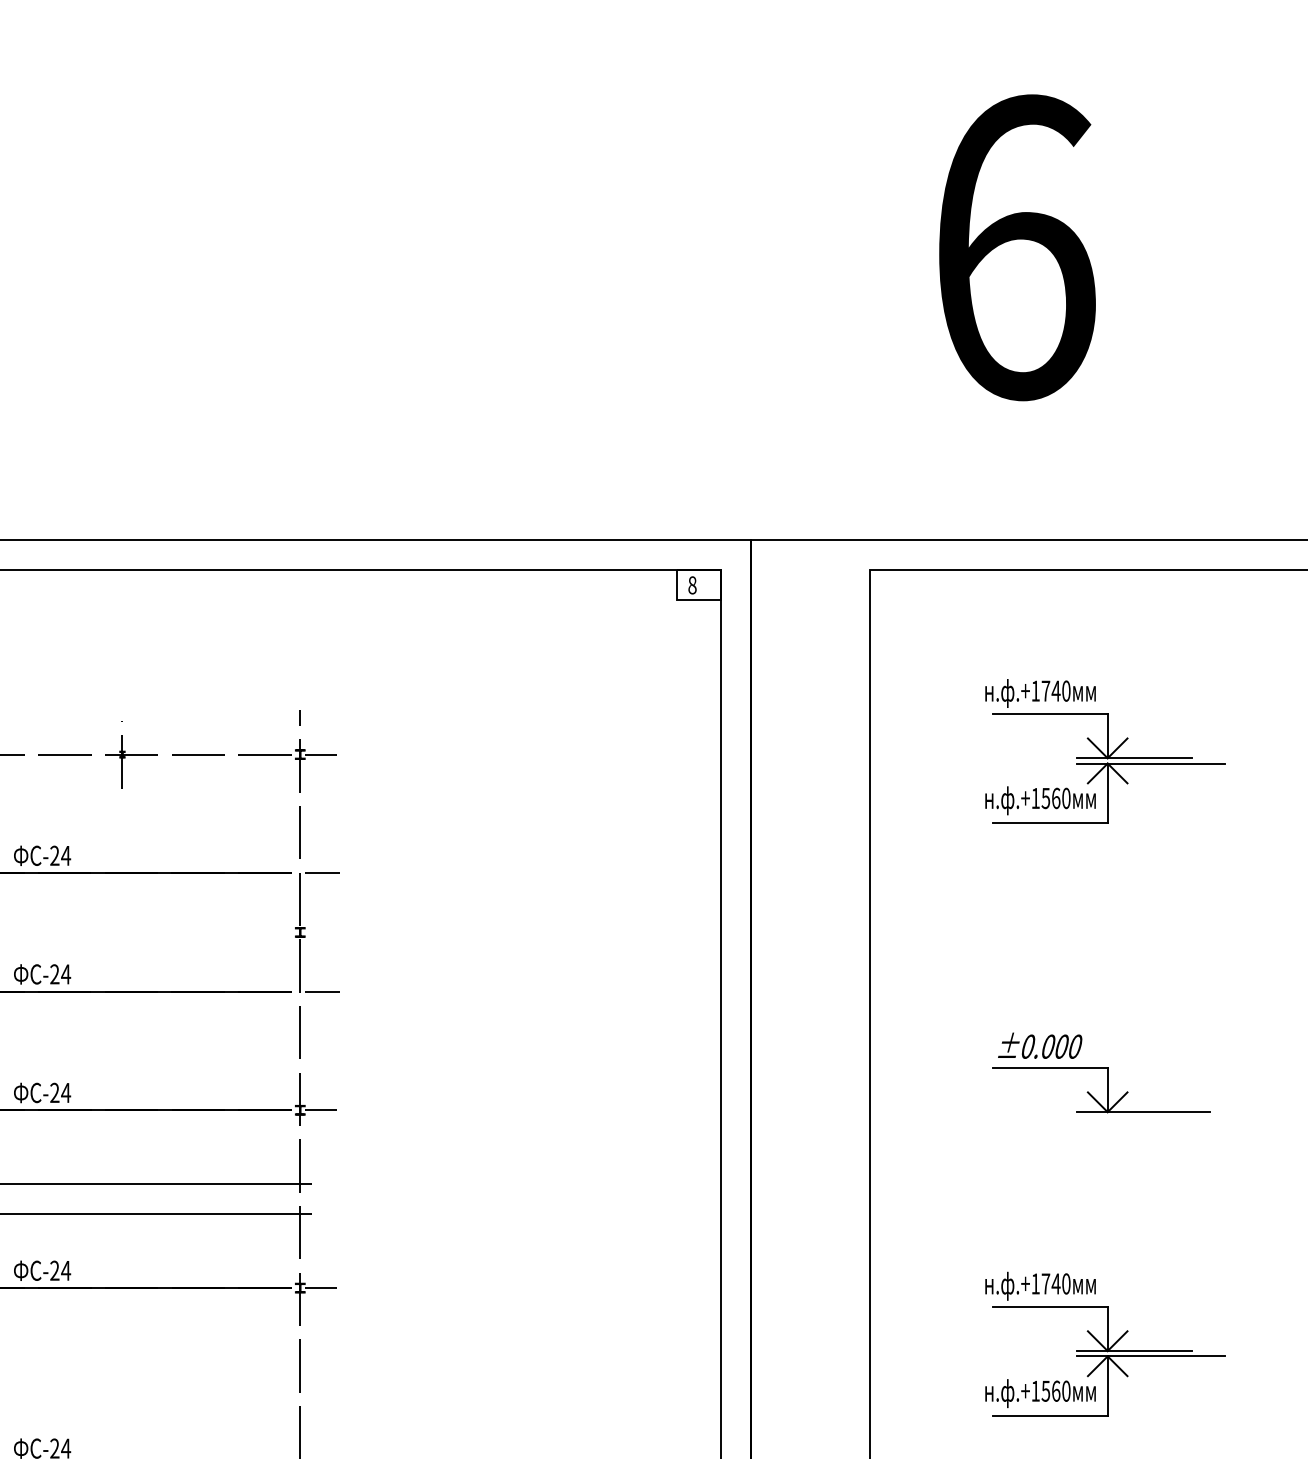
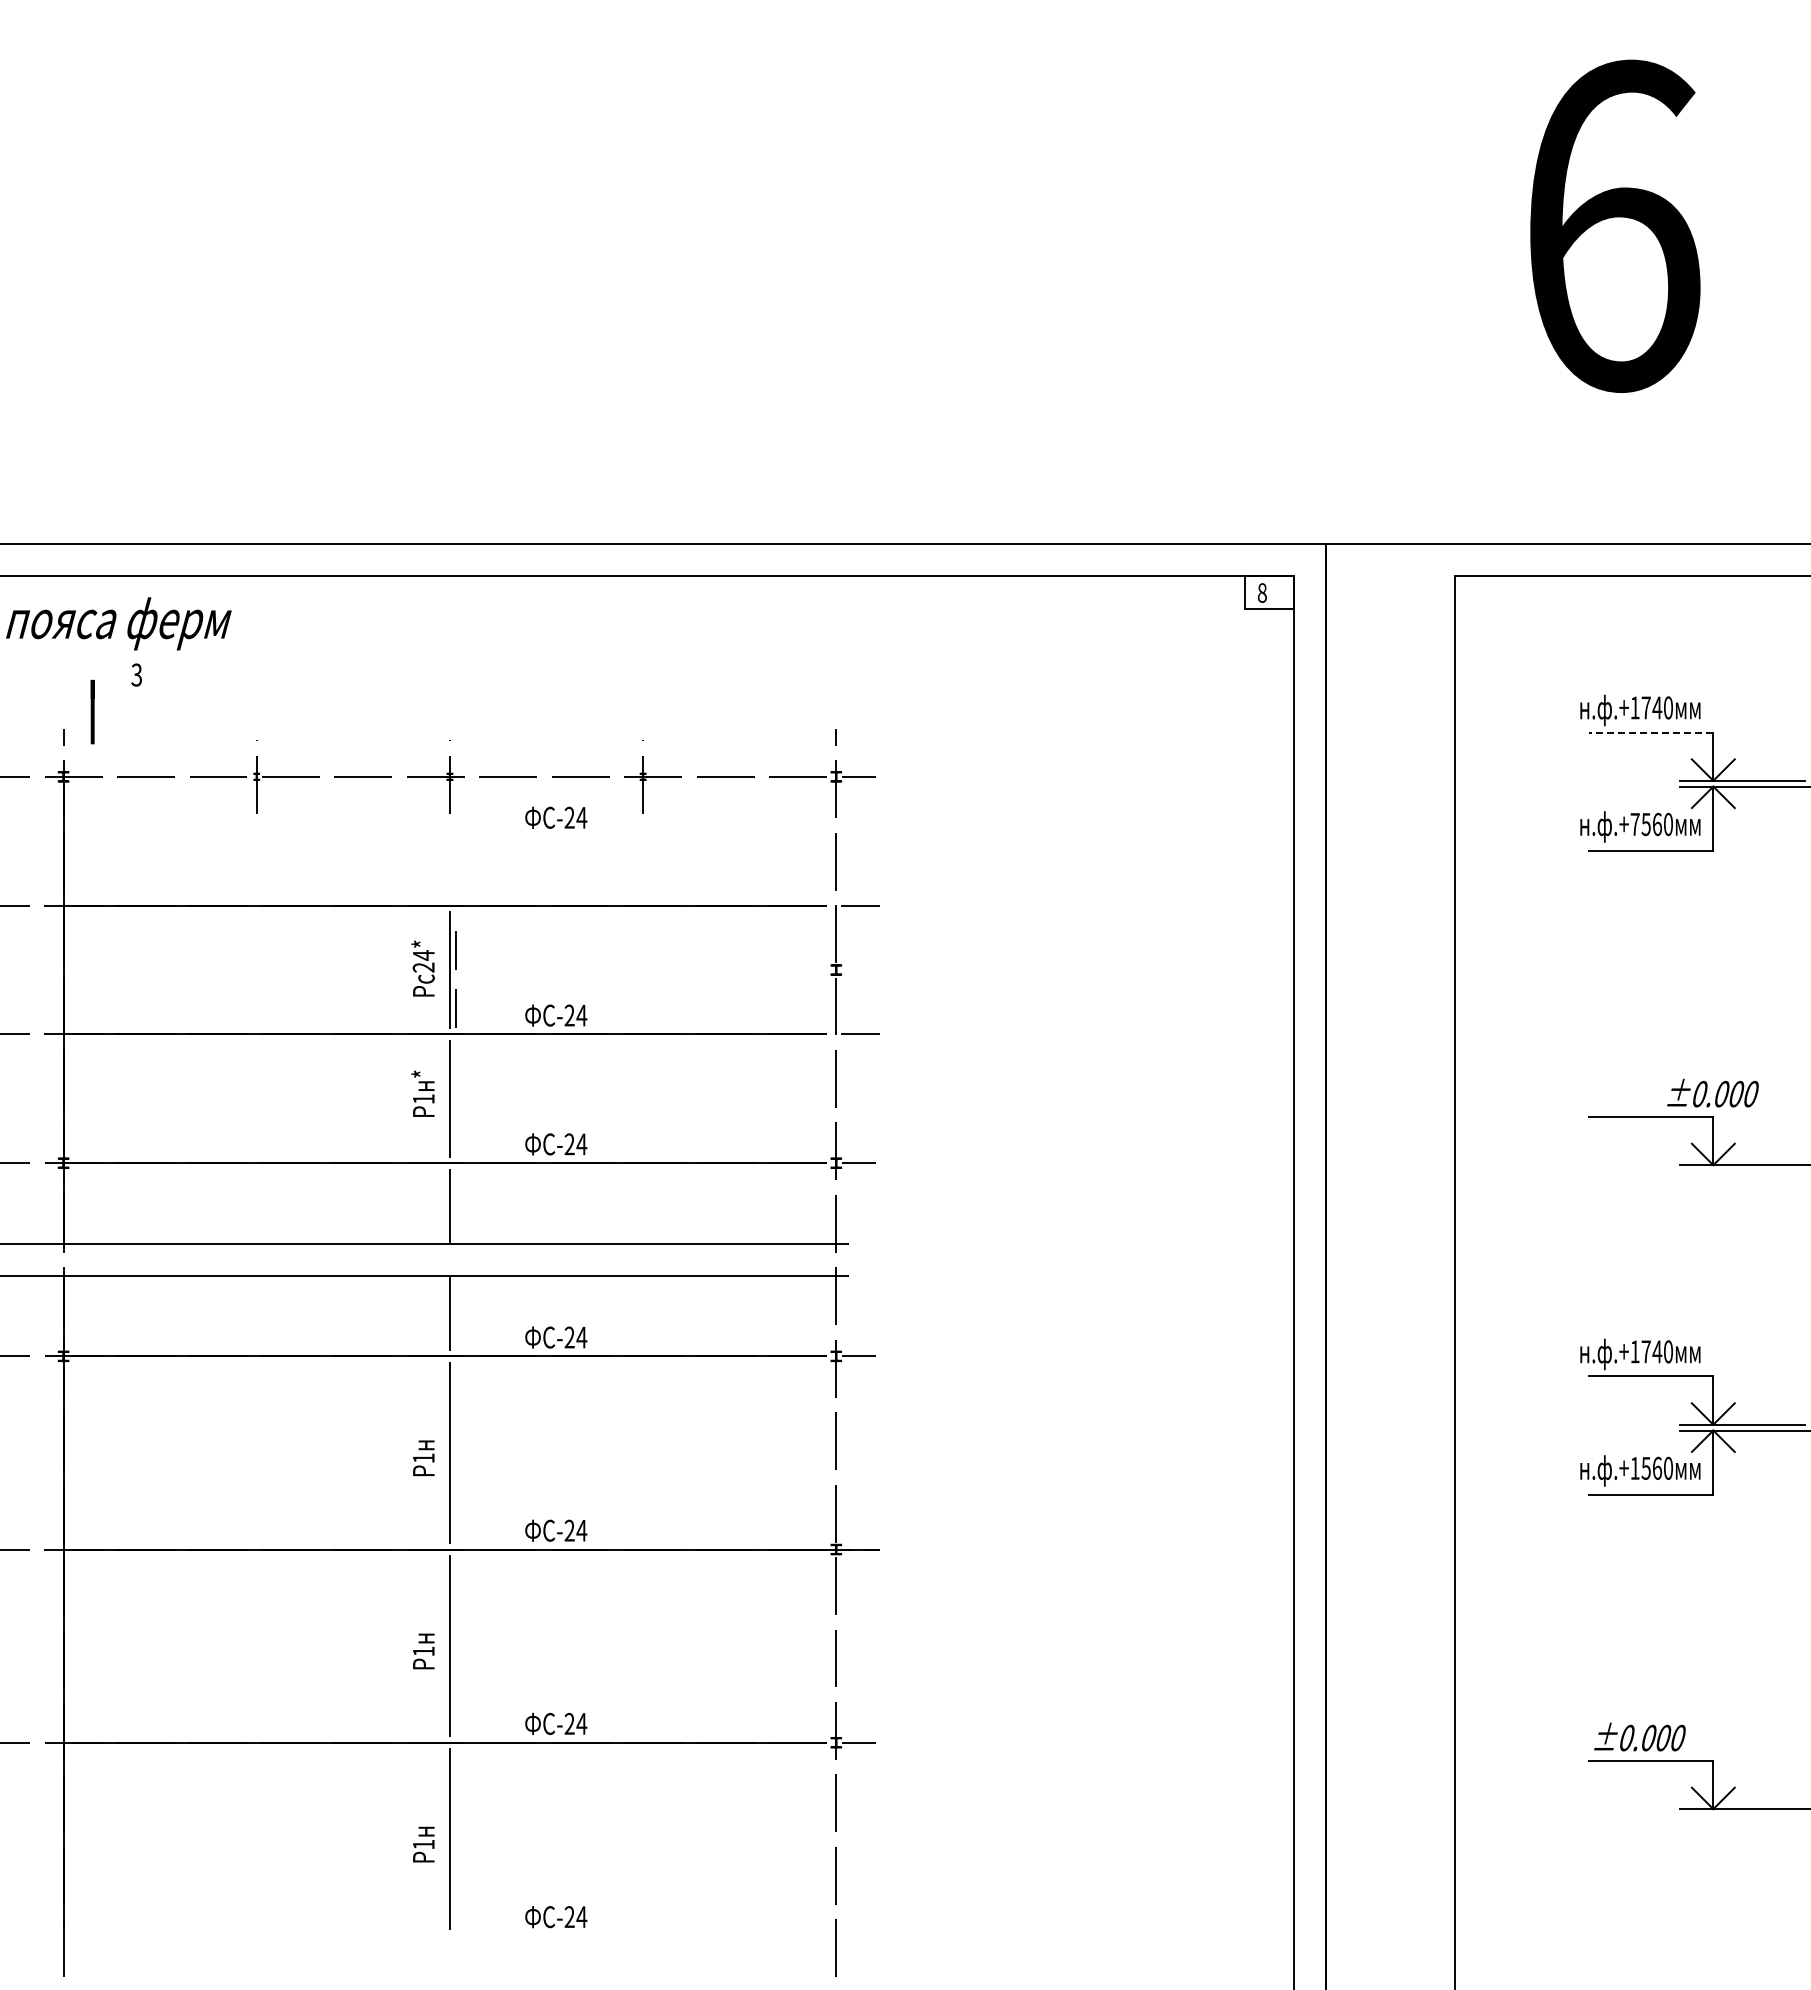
line: (1049, 713) -> (1650, 732), solid -> dashed
text: (1035, 798) -> (1634, 824), .+1560 -> .+7560
text: (42, 855) -> (556, 817), moved
text: (1039, 1045) -> (1712, 1092), moved

